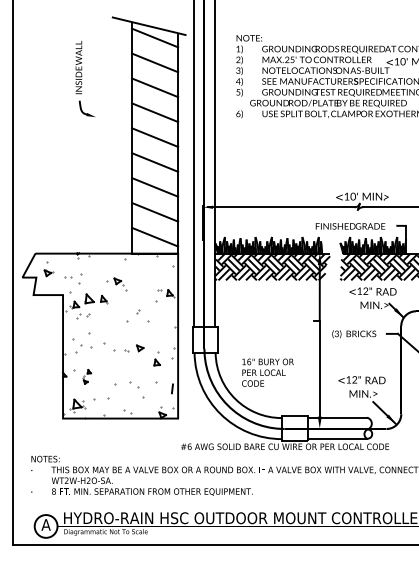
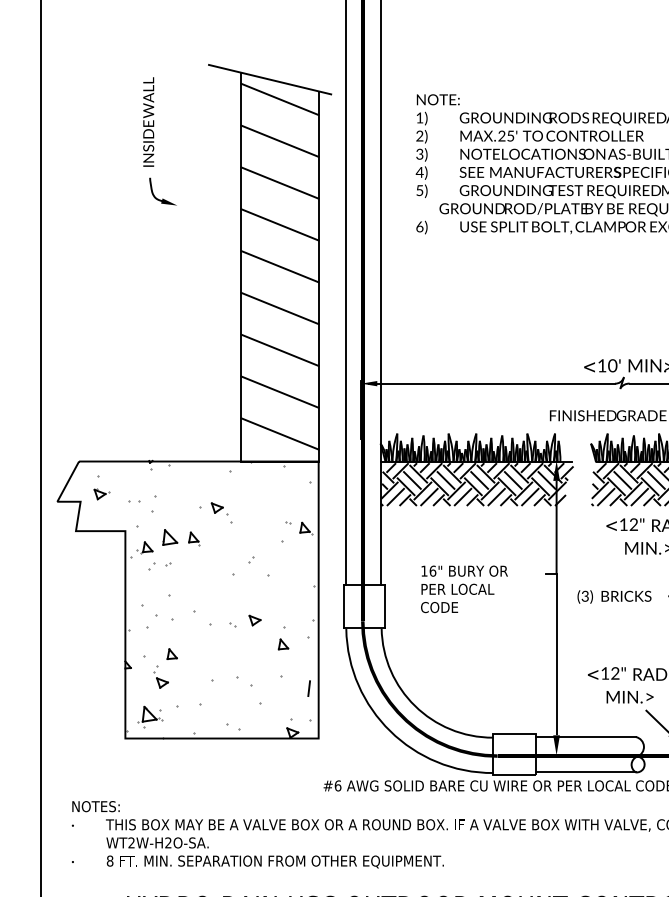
part: (85, 79) -> (159, 142), moved
text: (267, 372) -> (463, 588), moved
part: (86, 376) -> (164, 667), size x1.67

